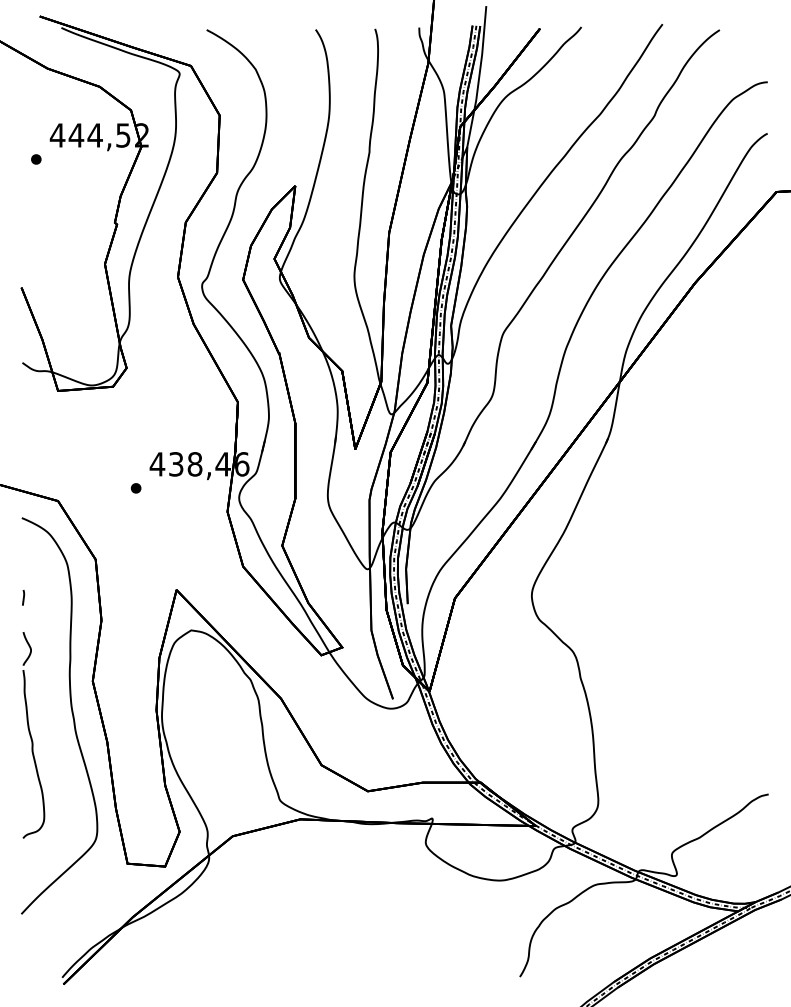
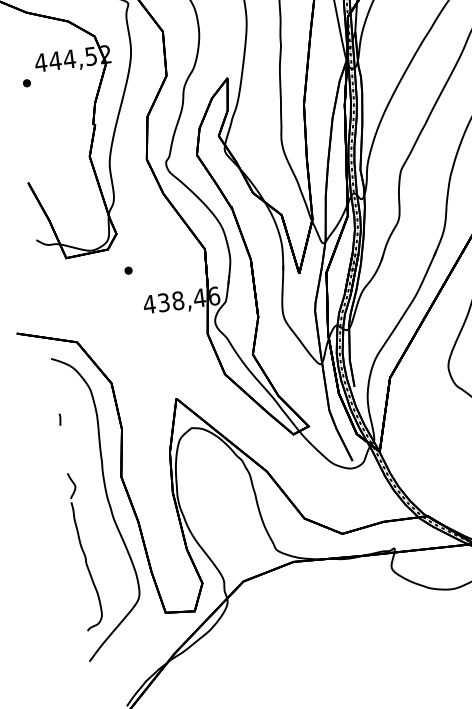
part: (135, 488) -> (128, 270), moved
part: (33, 735) -> (85, 551), moved

